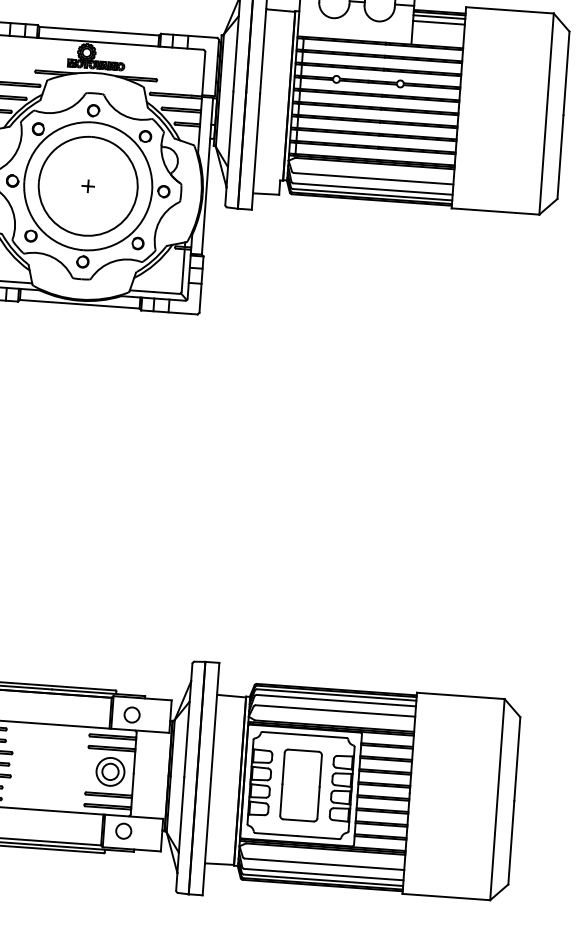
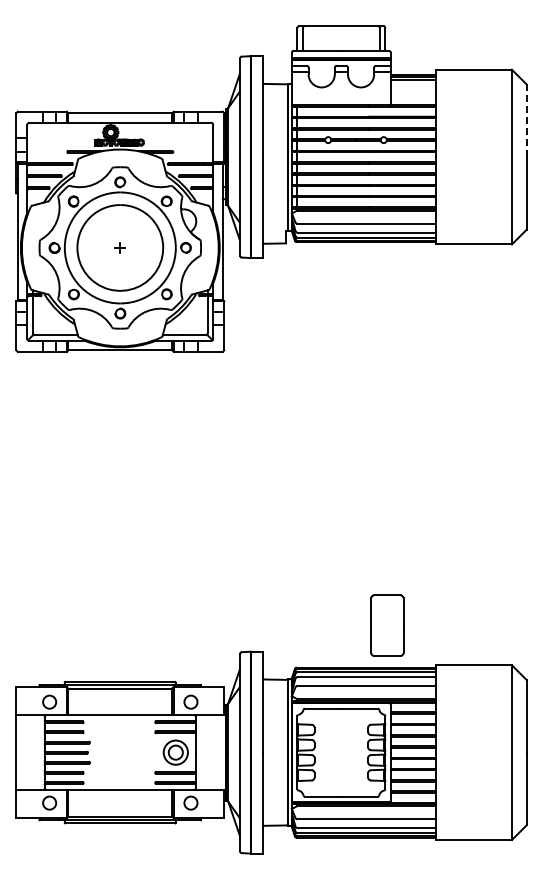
line: (438, 22) -> (412, 84), removed
line: (566, 73) -> (526, 120), solid -> dashed
part: (301, 785) -> (387, 625), moved

